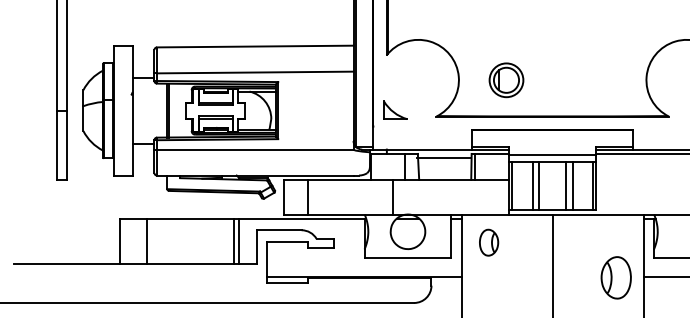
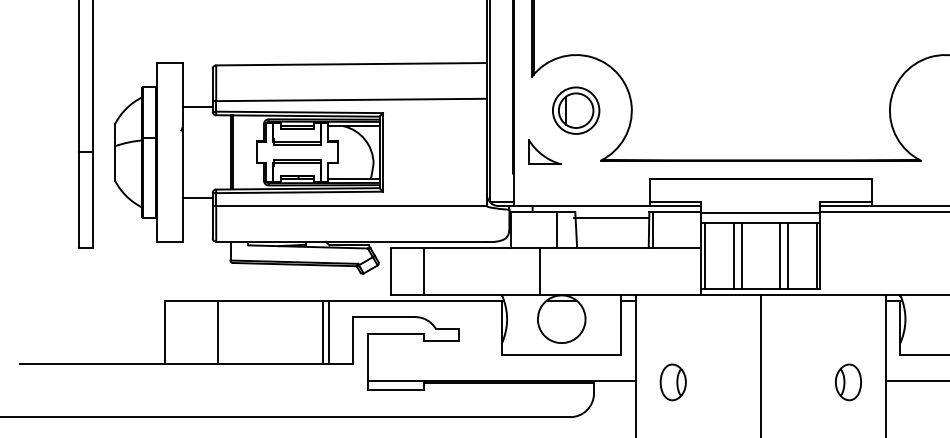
part: (506, 80) -> (576, 110), moved
line: (147, 241) -> (218, 332), moved
part: (489, 242) -> (673, 382), moved
part: (616, 277) -> (848, 382), size x0.62

